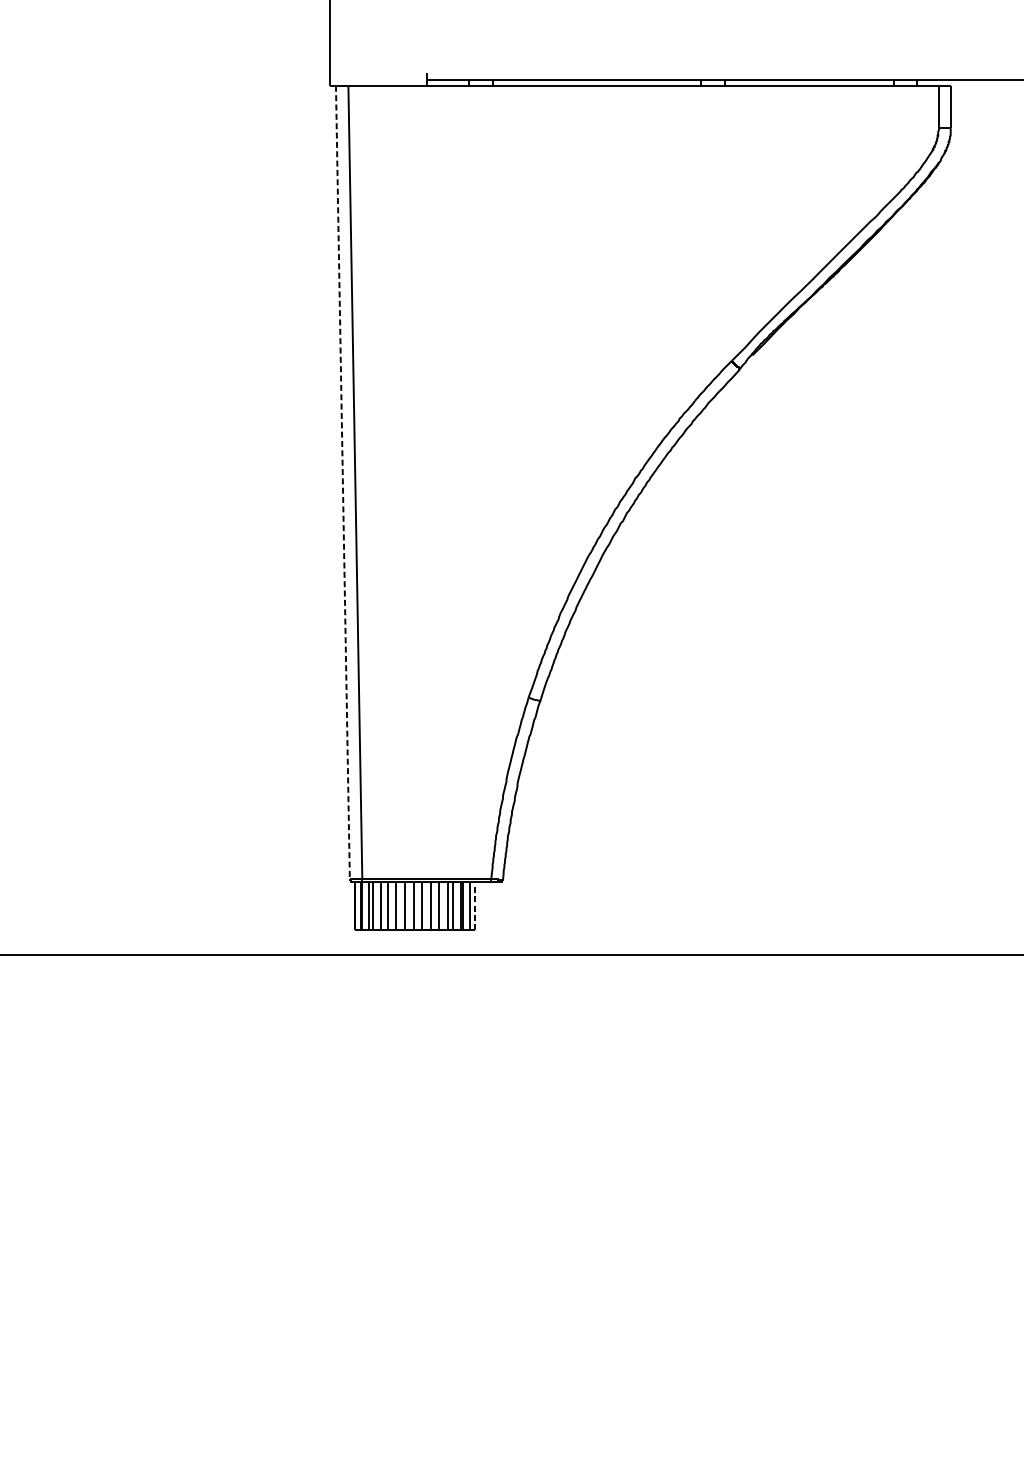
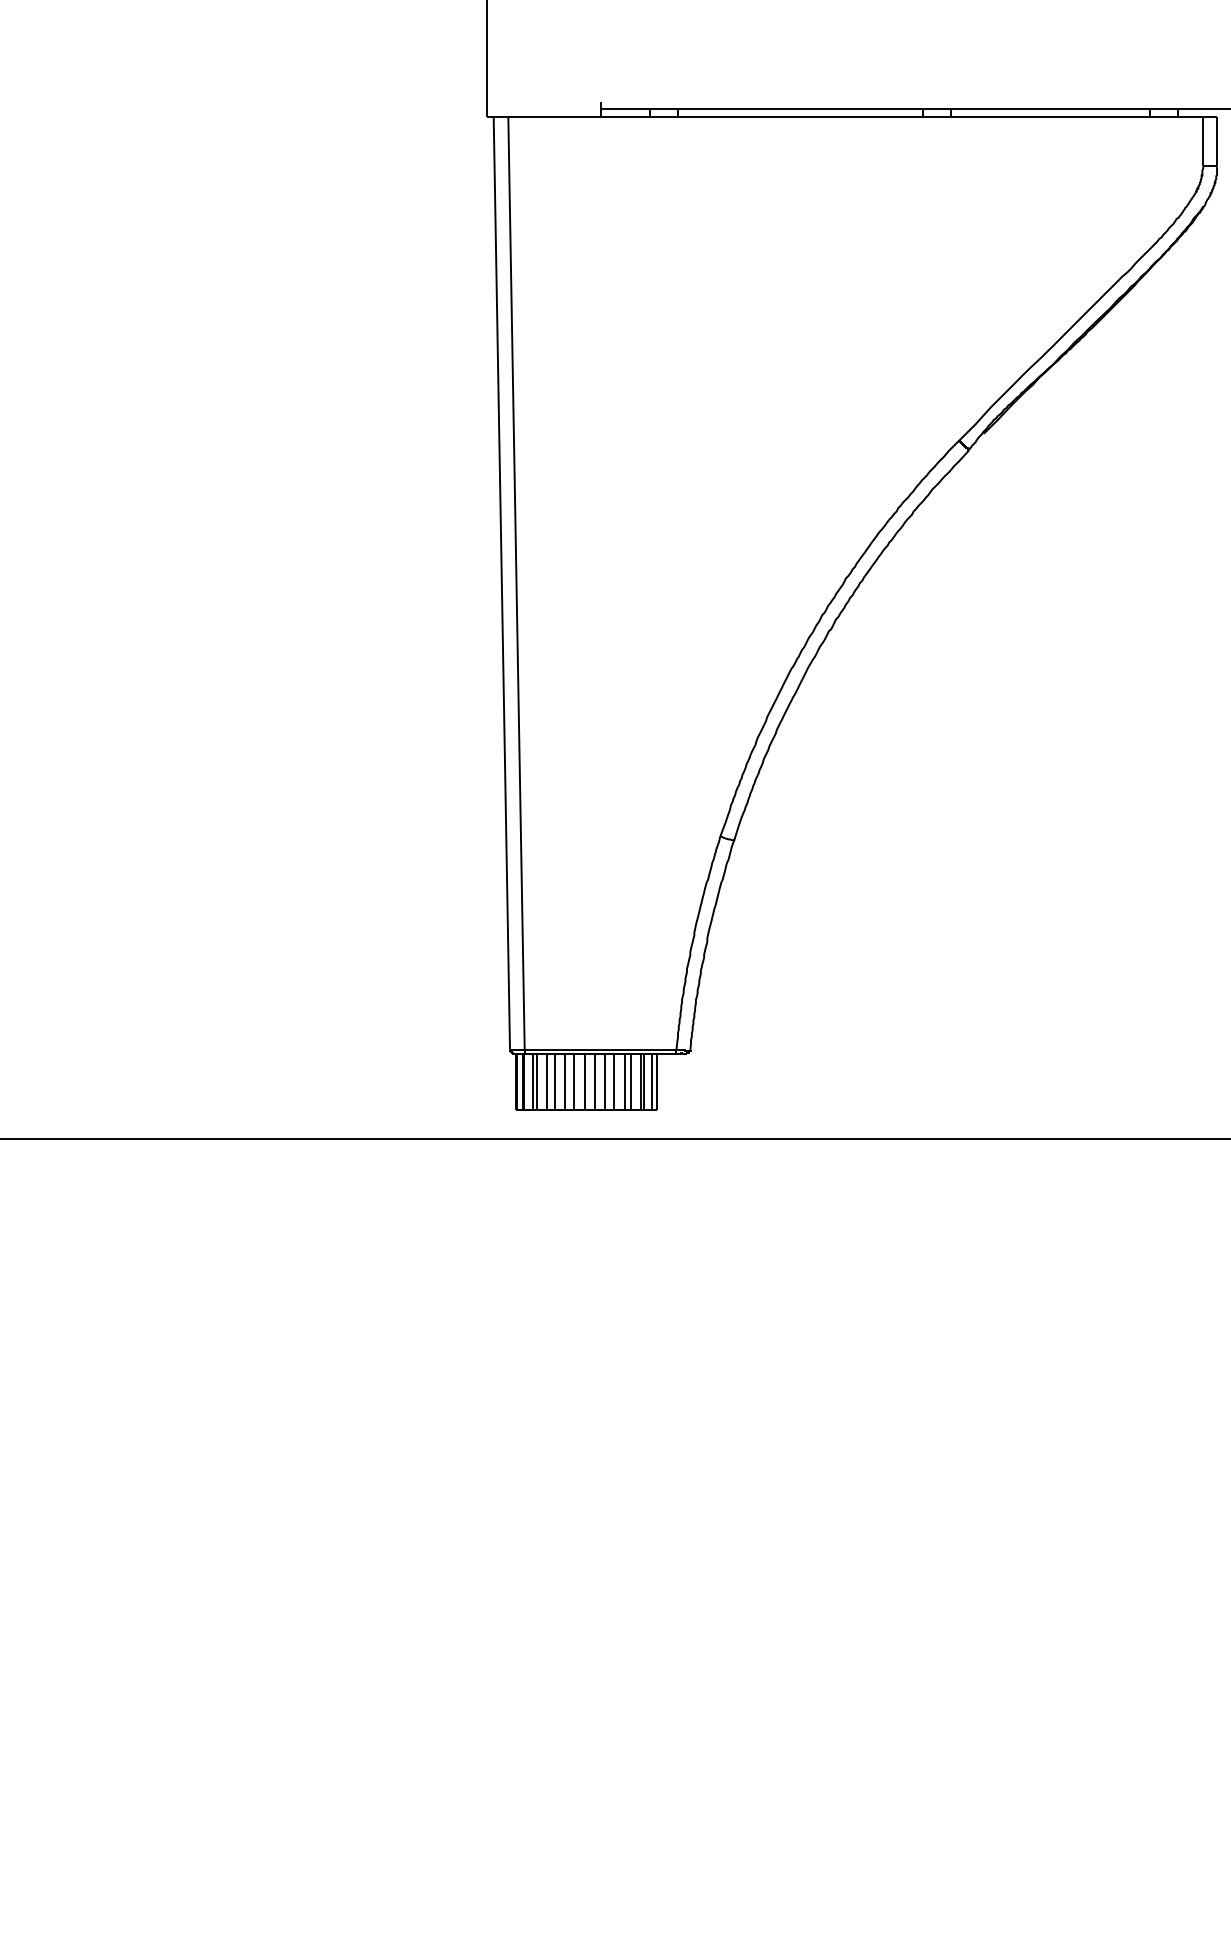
line: (342, 482) -> (501, 583), dashed -> solid
line: (474, 905) -> (656, 1081), dashed -> solid

